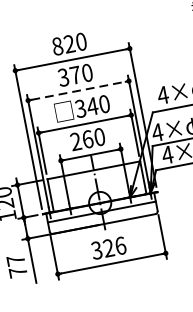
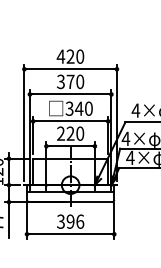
text: (56, 46) -> (60, 56), 820 -> 420
line: (79, 90) -> (71, 94), dashed -> solid
text: (87, 139) -> (70, 133), 260 -> 220
text: (108, 247) -> (70, 221), 326 -> 396

